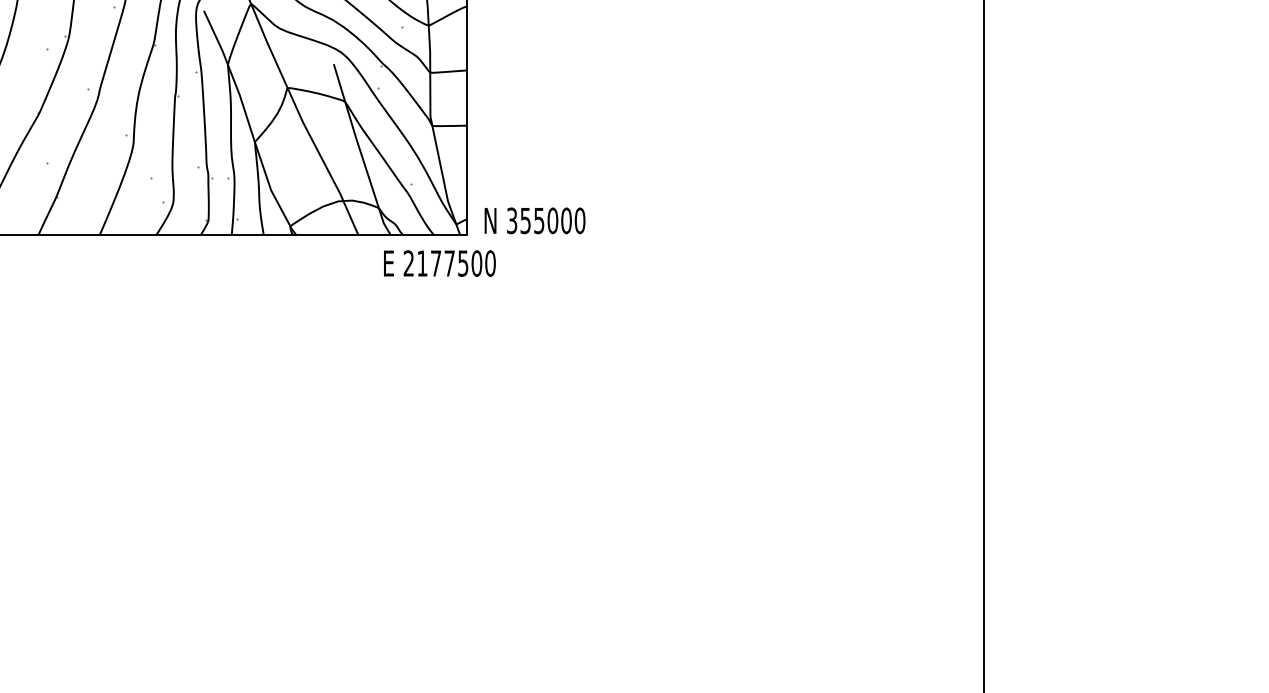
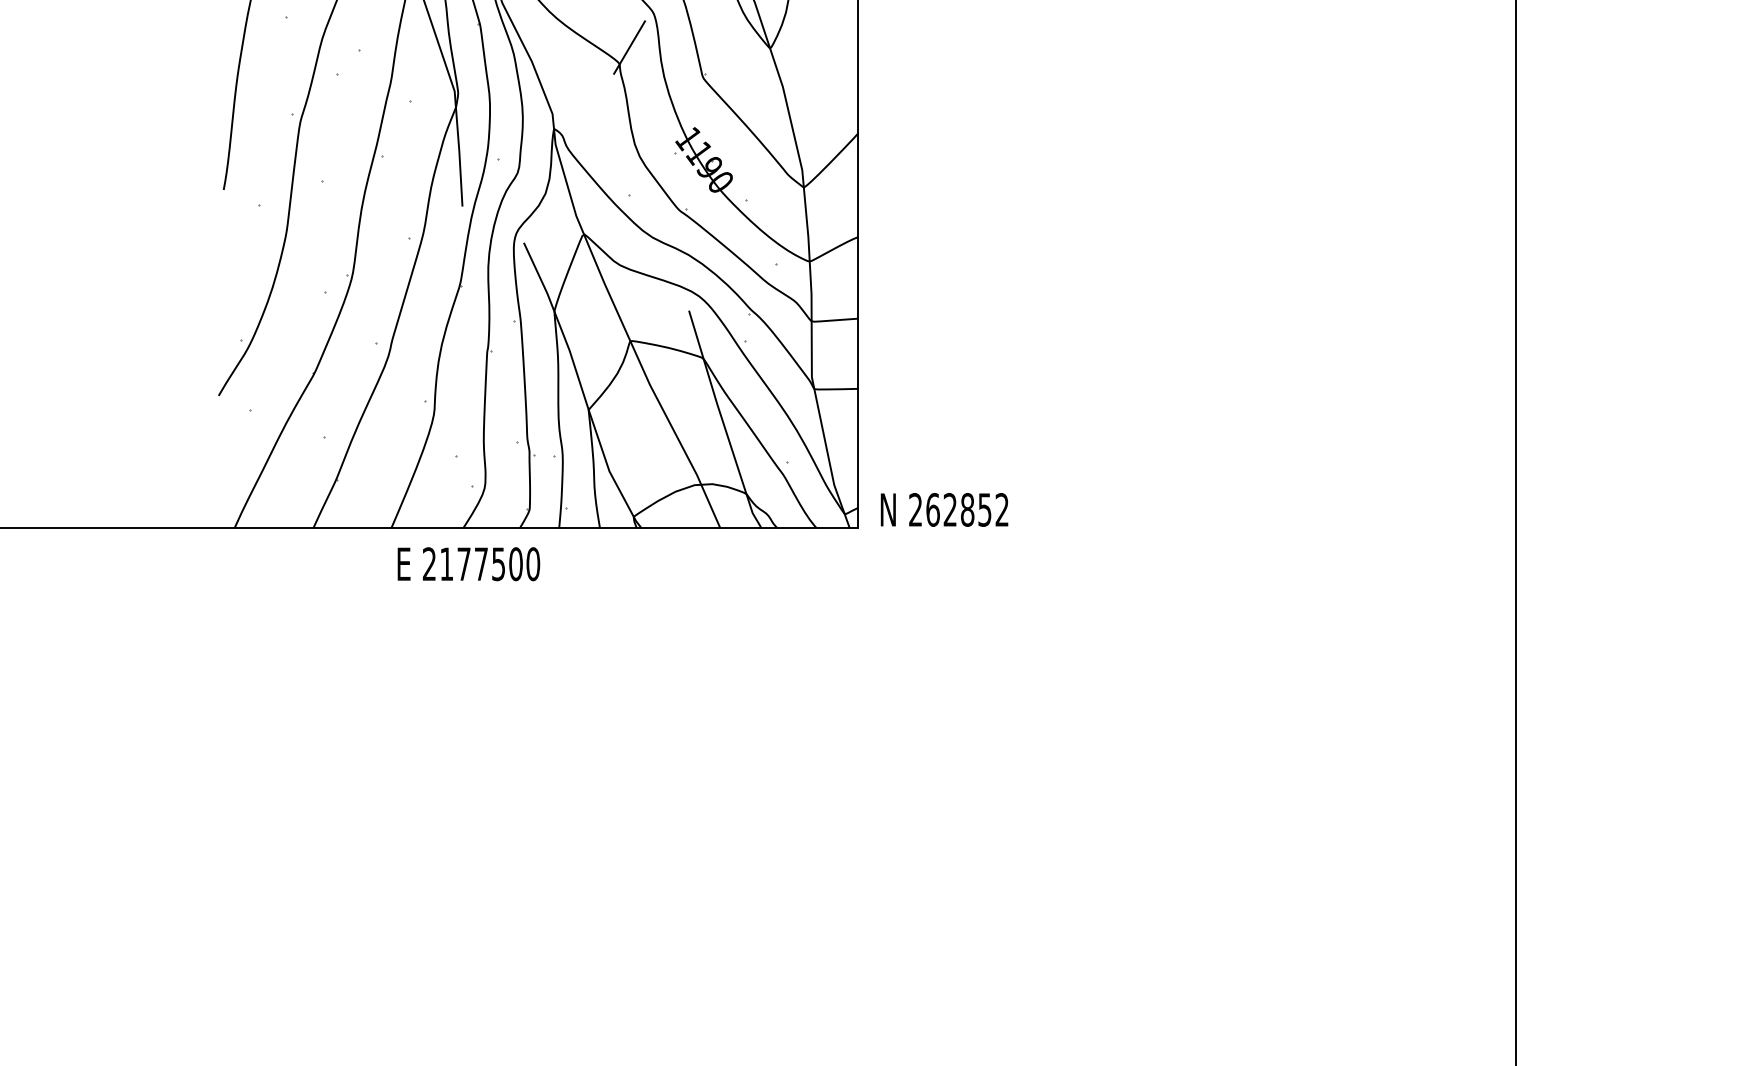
text: (546, 220) -> (959, 509), 355000 -> 262852
text: (439, 263) -> (468, 564), moved

